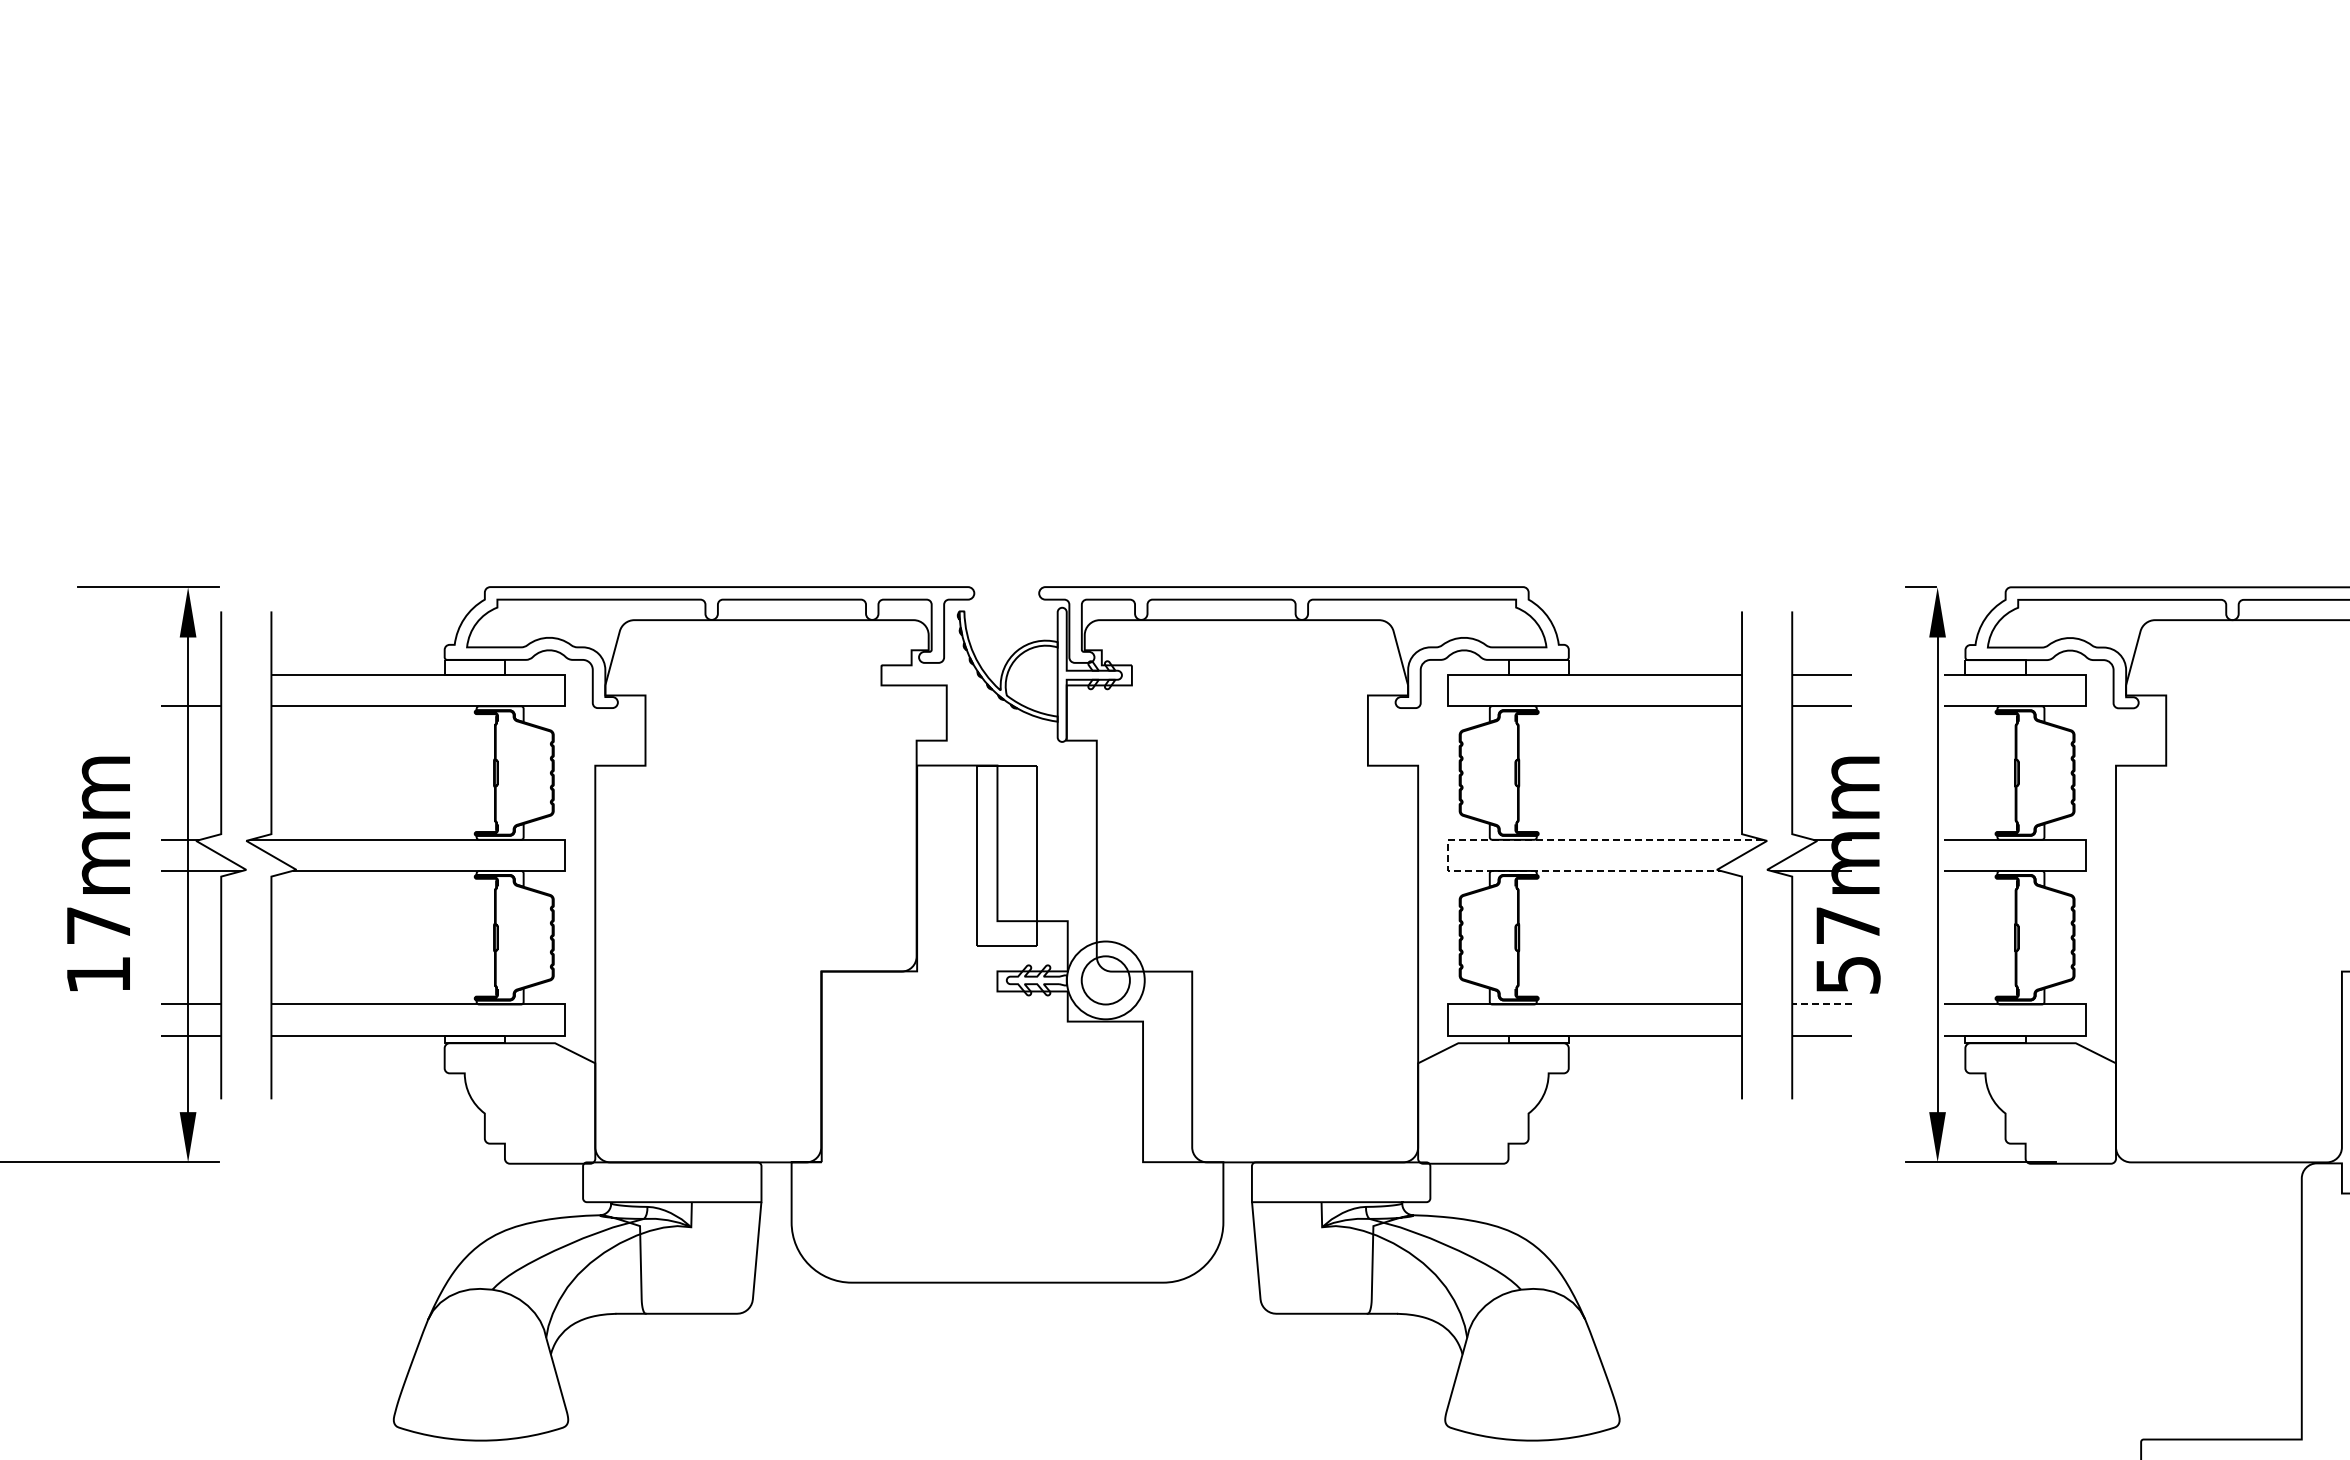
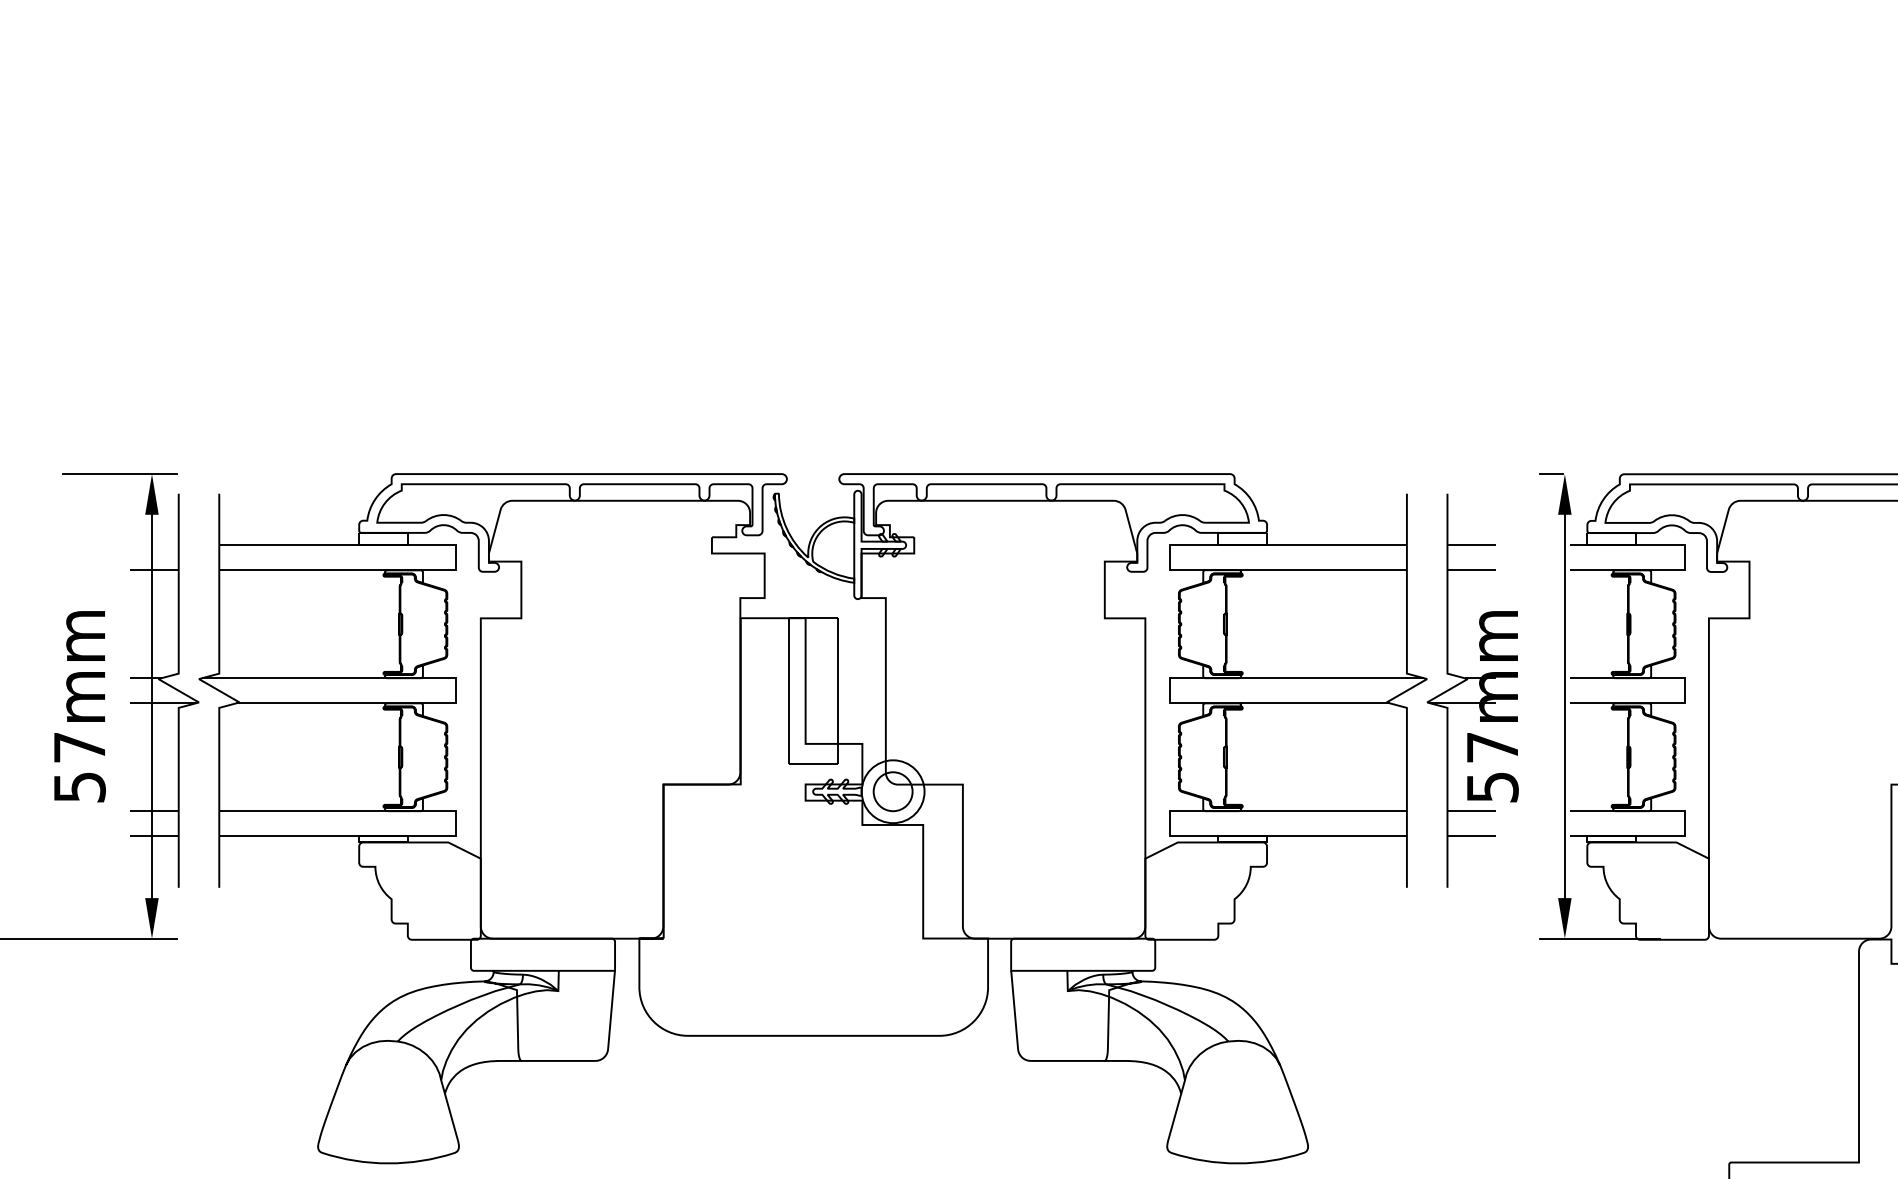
line: (1452, 839) -> (1173, 677), dashed -> solid
text: (99, 975) -> (80, 787), 17mm -> 57mm
line: (1822, 1004) -> (1471, 811), dashed -> solid

